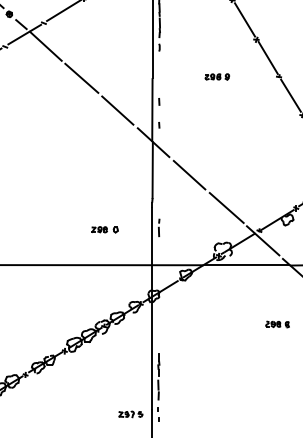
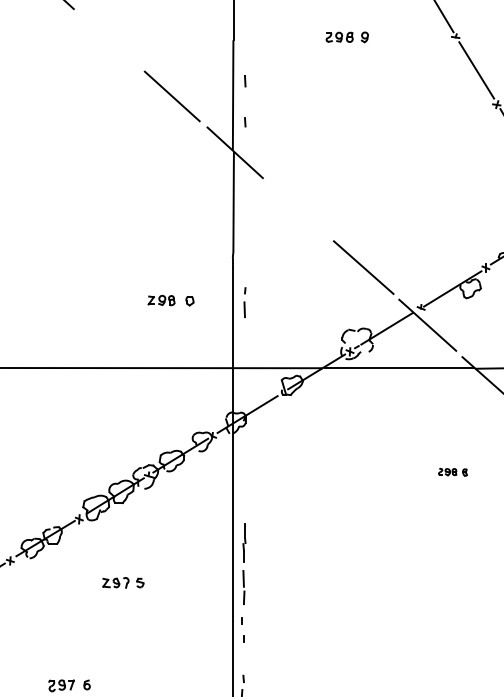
line: (81, 77) -> (108, 38), removed
line: (189, 174) -> (298, 208), removed
part: (104, 229) -> (170, 300), moved
part: (277, 324) -> (452, 472), size x0.7
part: (130, 414) -> (122, 583), moved

